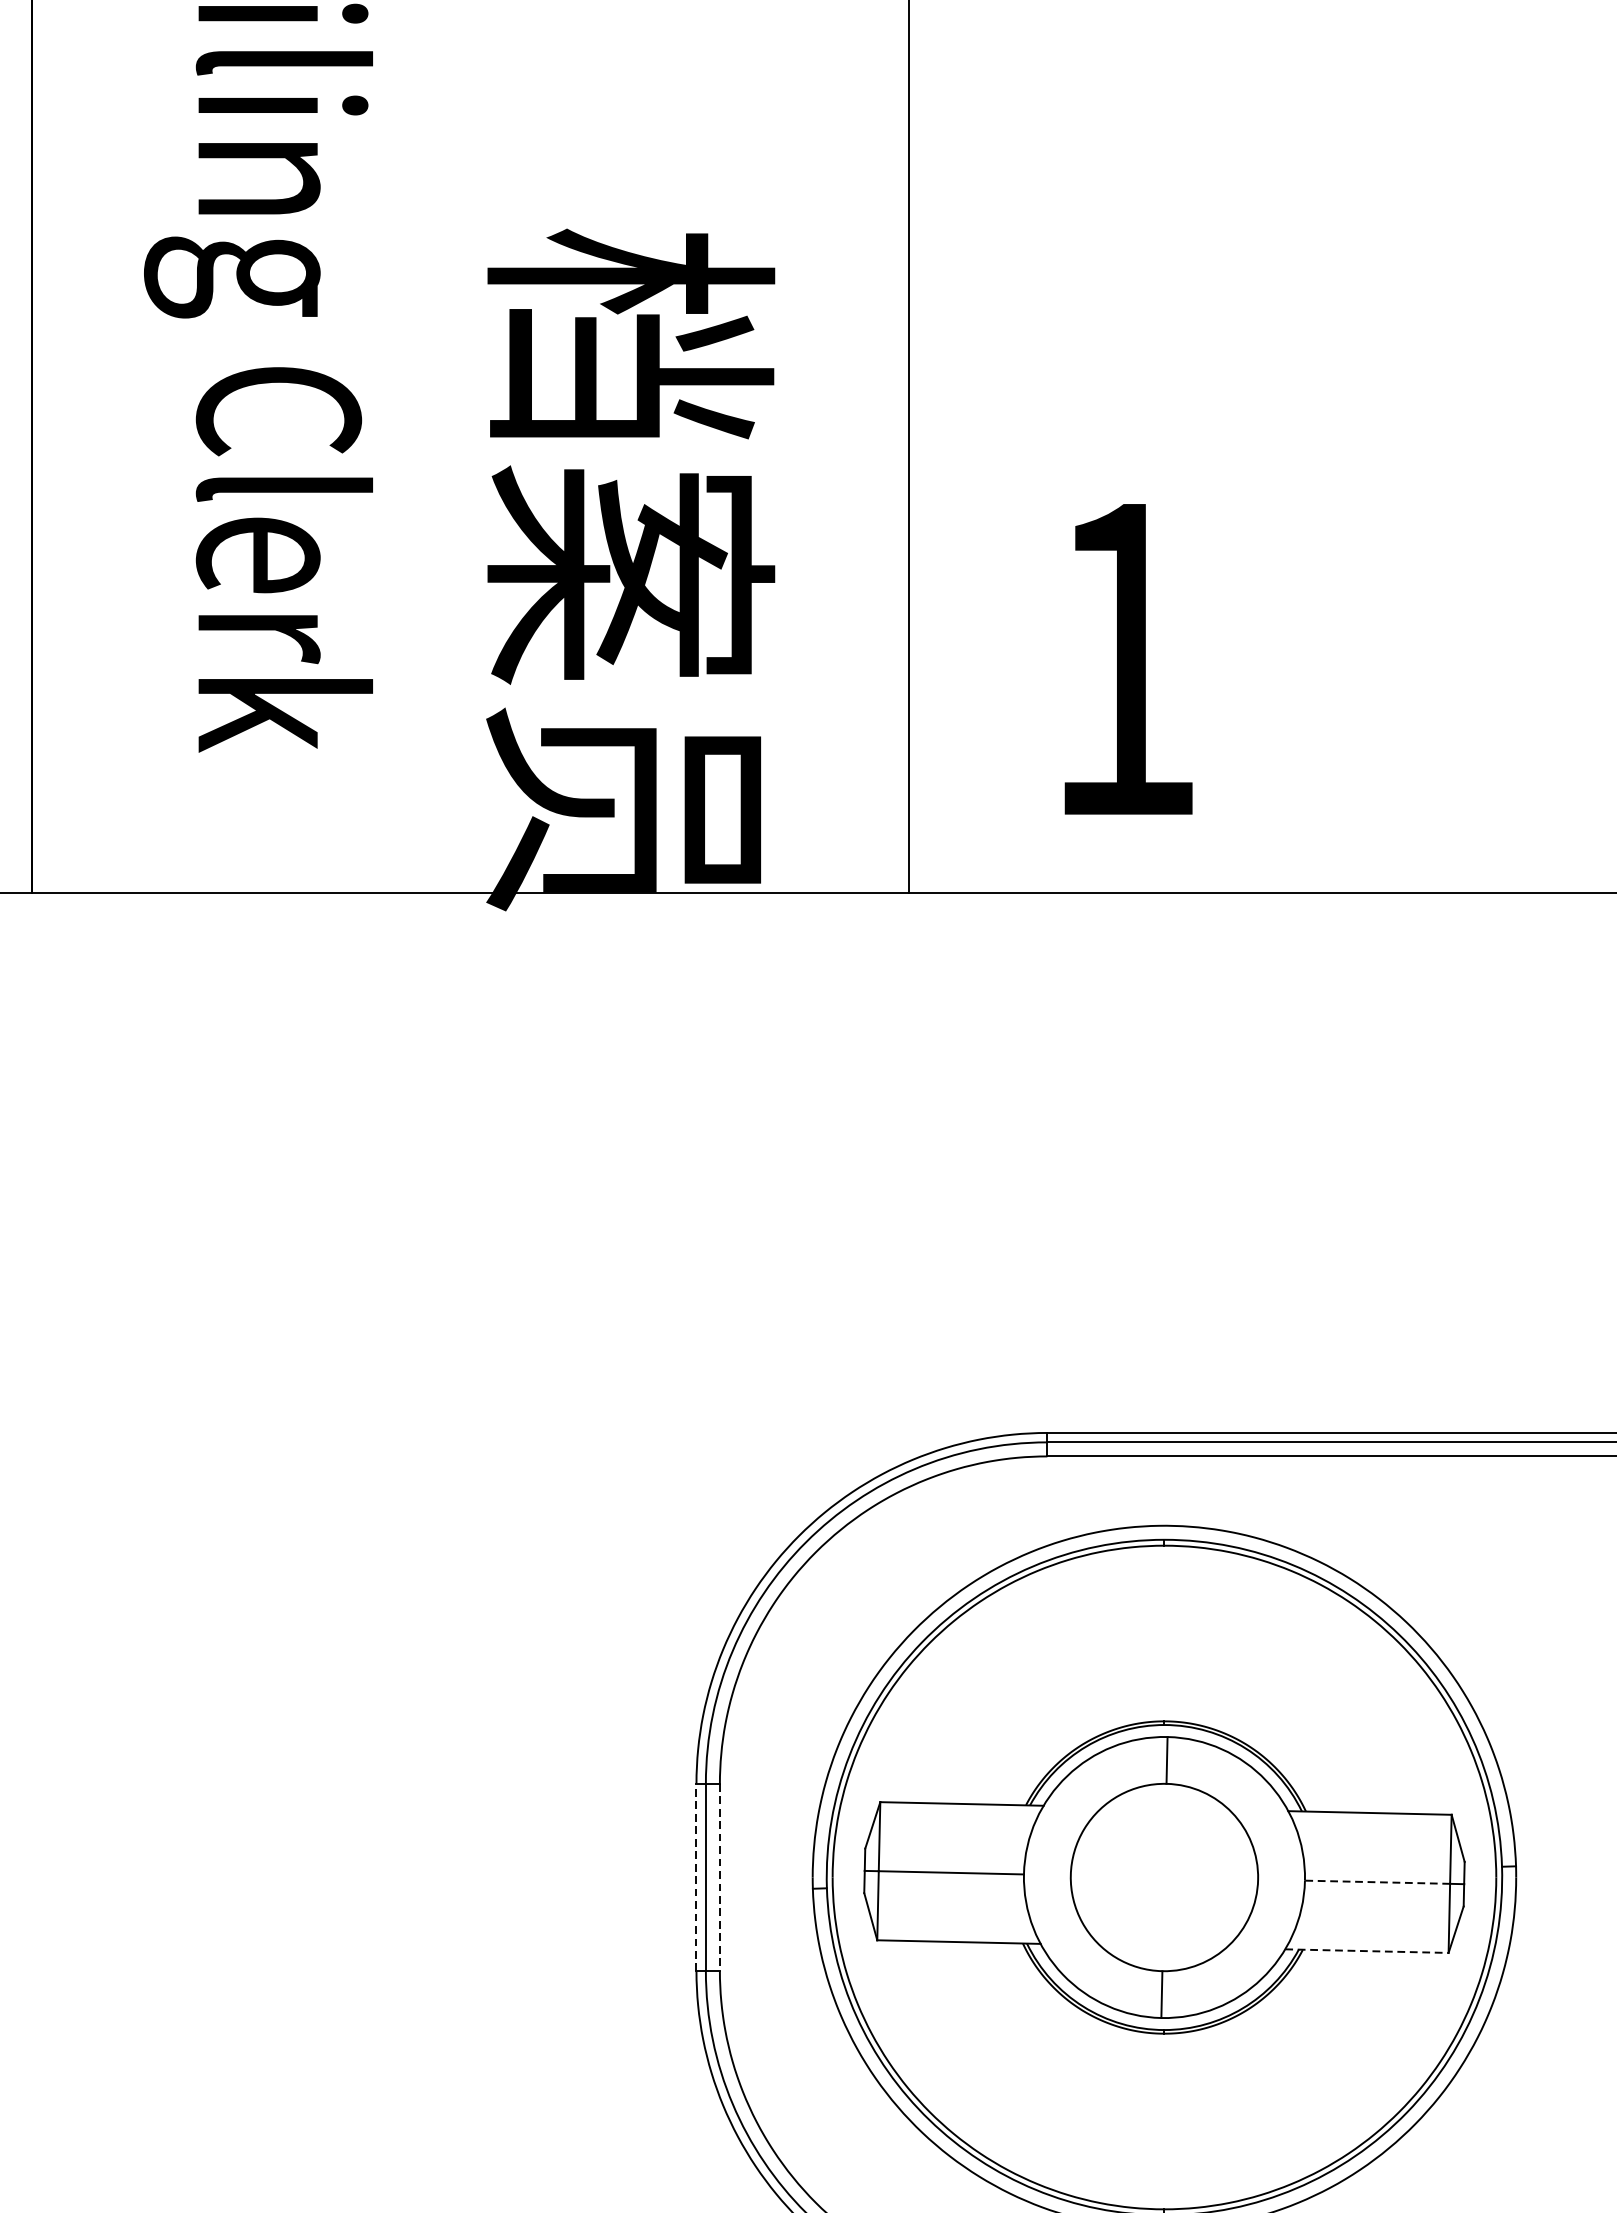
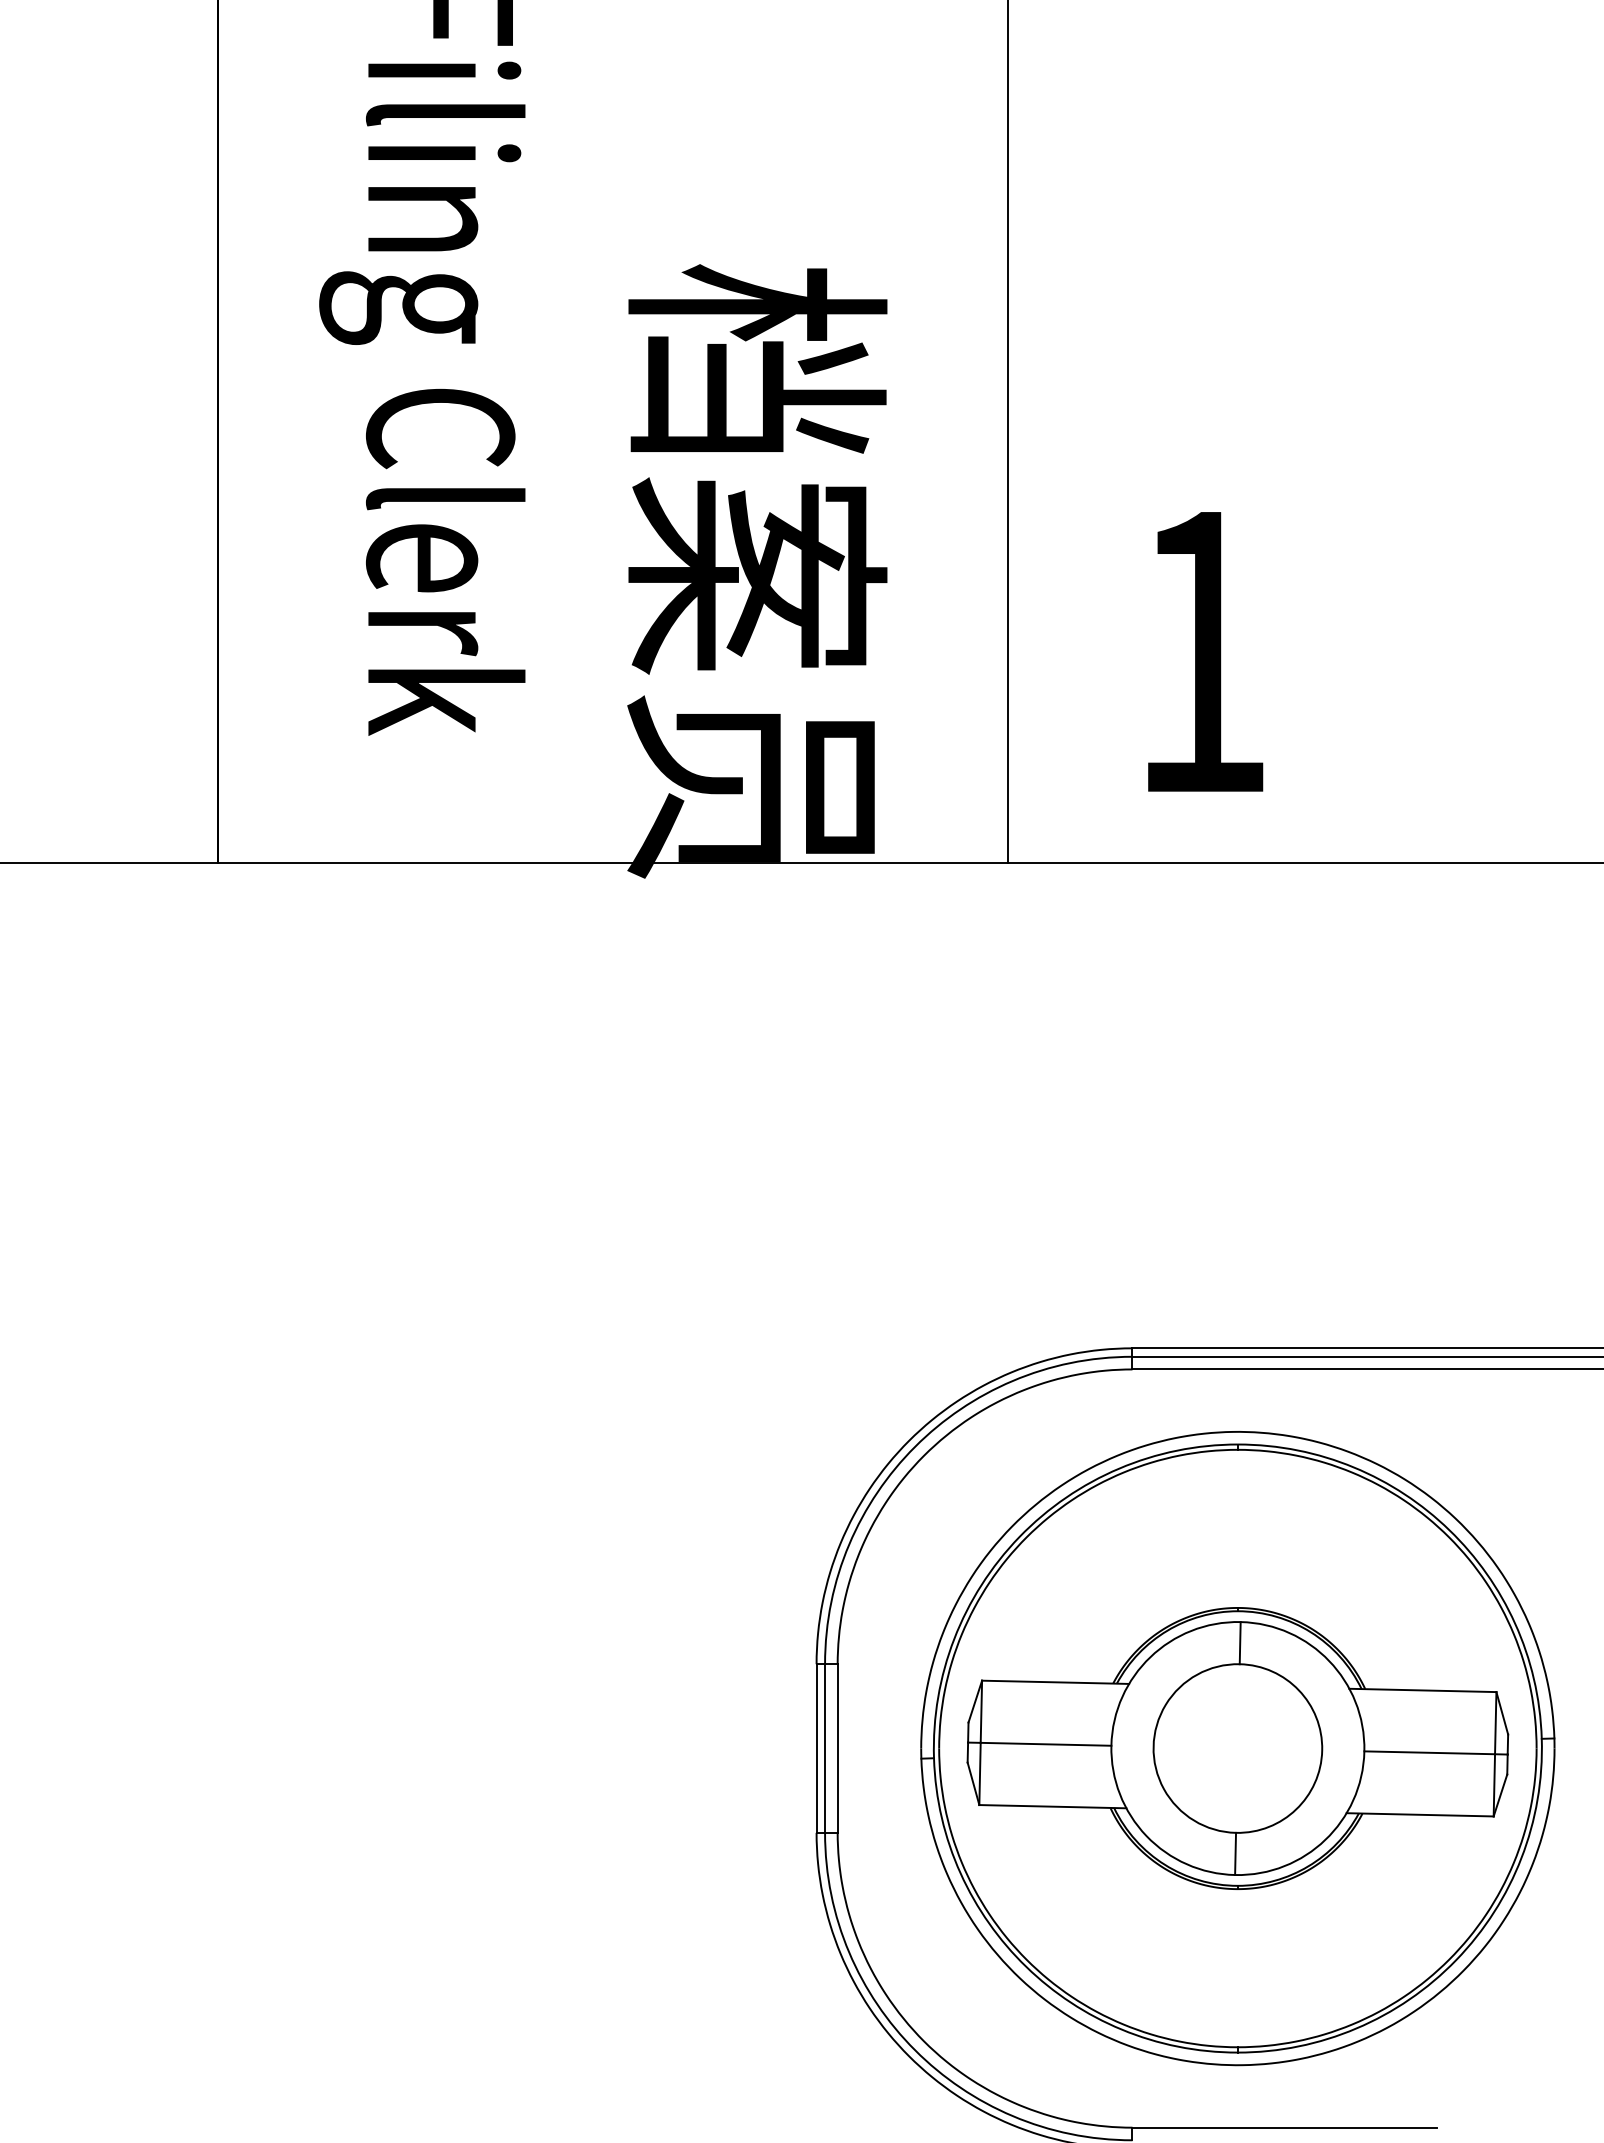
line: (696, 1877) -> (816, 1748), dashed -> solid
line: (719, 1878) -> (837, 1749), dashed -> solid
line: (1377, 1881) -> (1429, 1752), dashed -> solid
line: (1367, 1950) -> (1420, 1814), dashed -> solid

